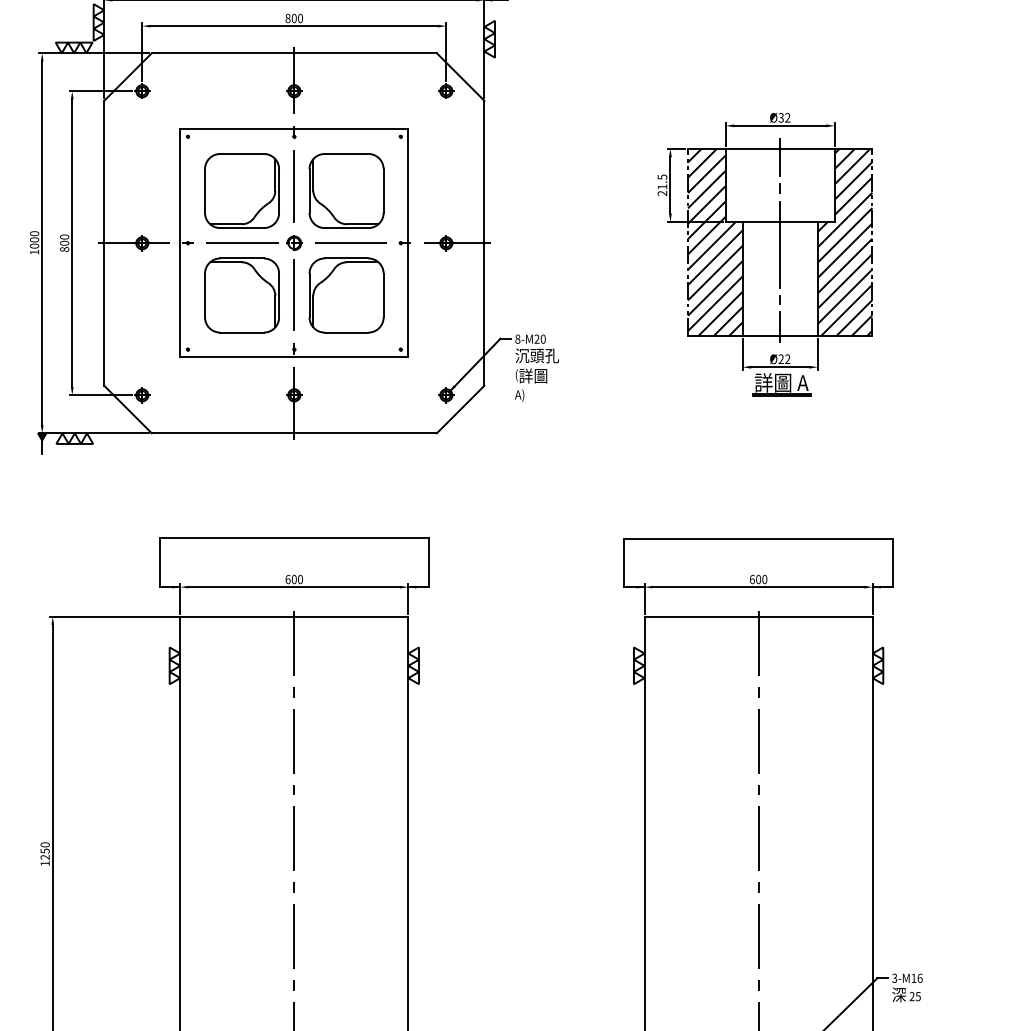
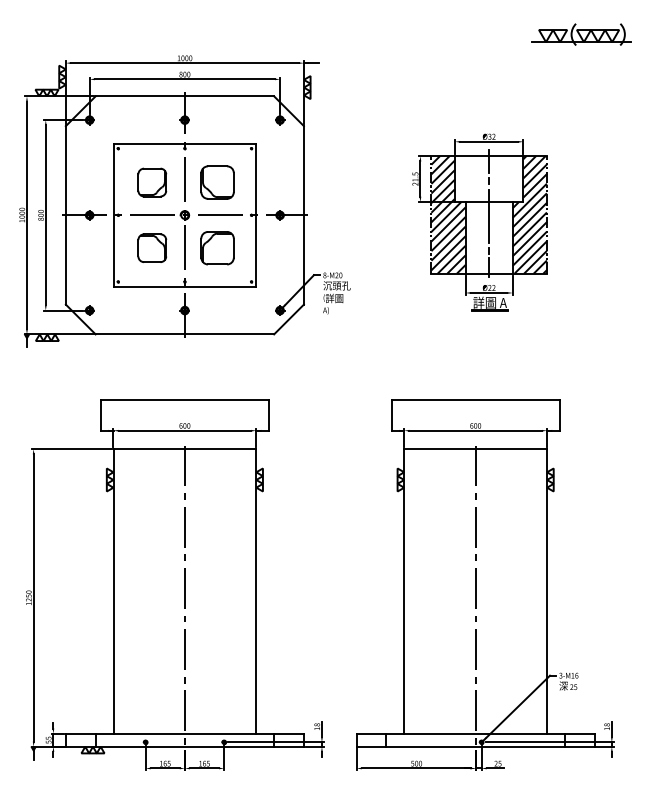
part: (242, 190) -> (152, 182), size x0.6
part: (346, 190) -> (217, 182), size x0.7
part: (242, 296) -> (152, 248), size x0.6
part: (346, 296) -> (217, 248), size x0.7

